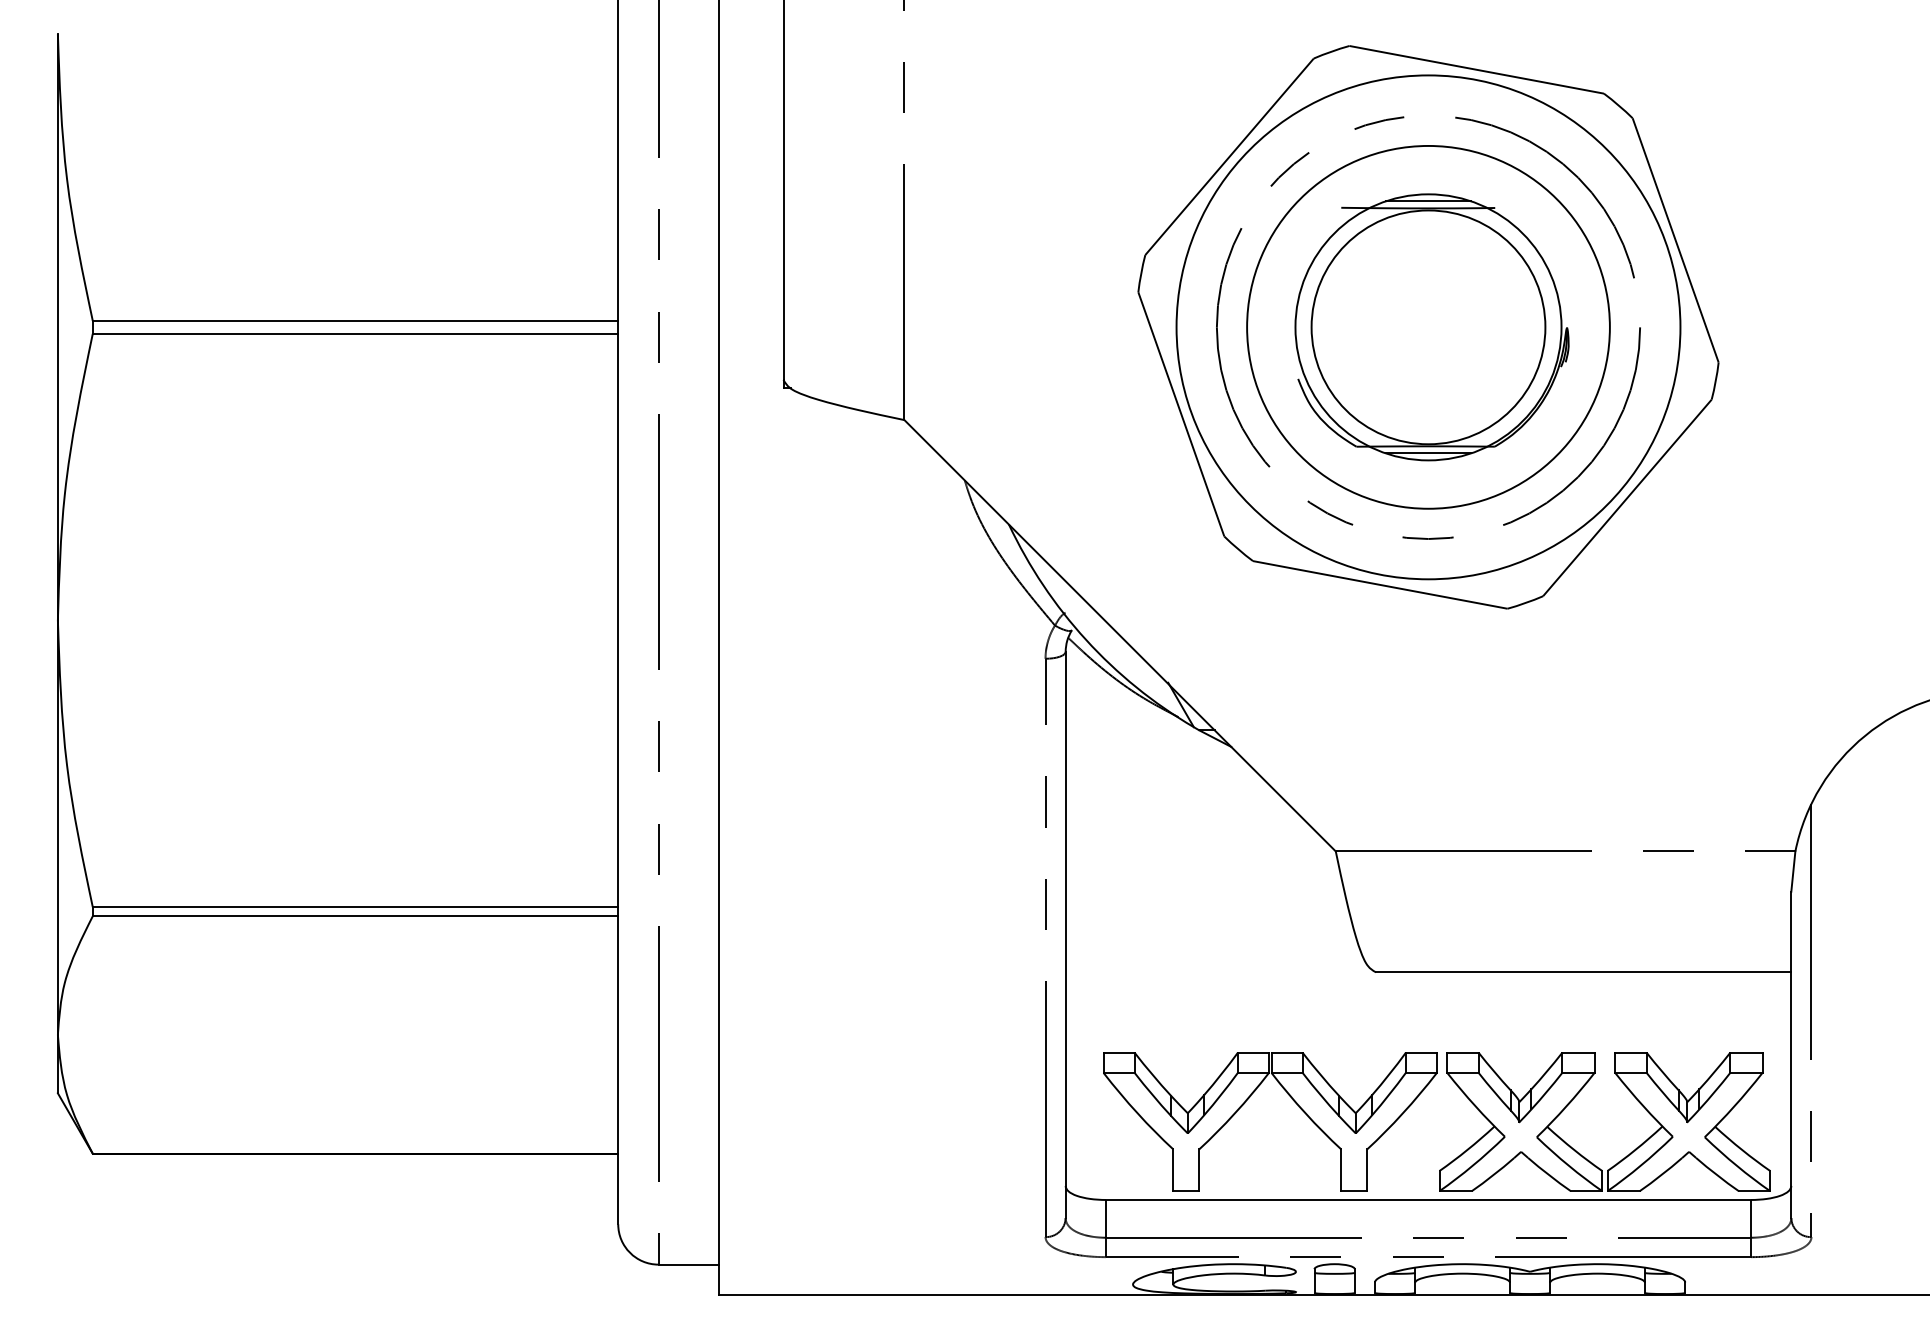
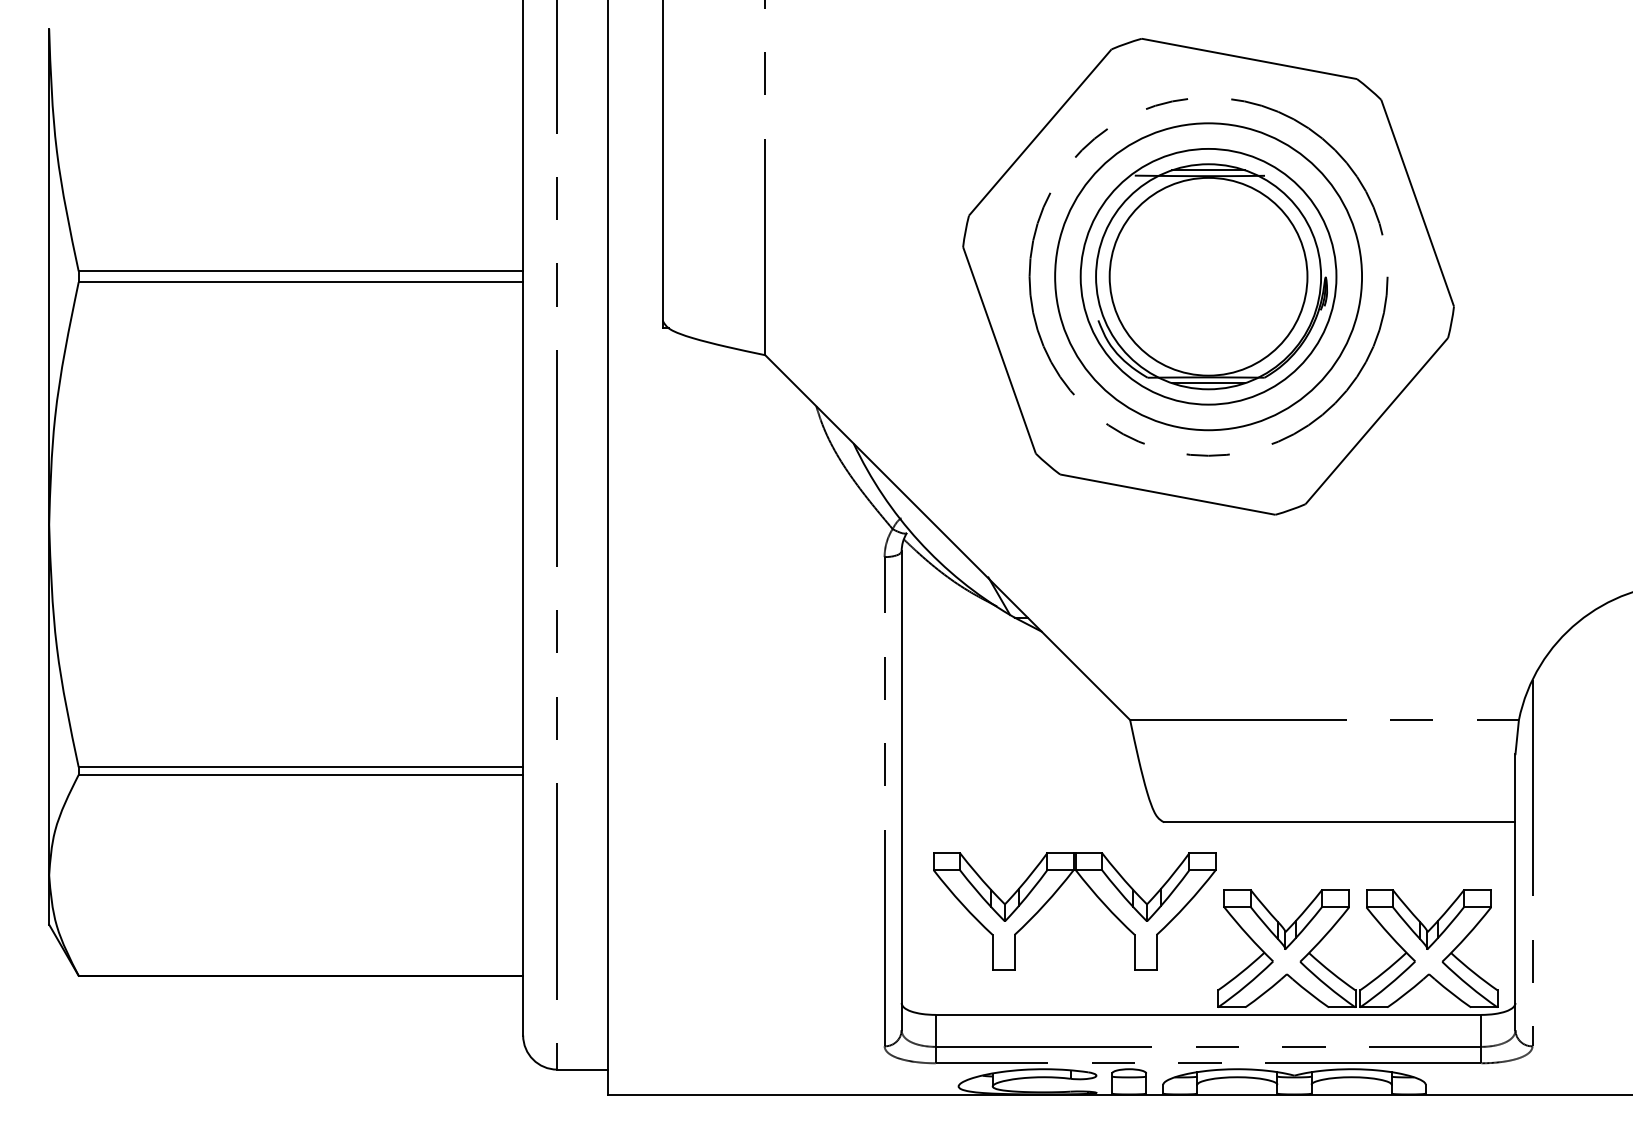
circle: (1428, 327) -> (1208, 276), size x0.6
part: (1292, 1100) -> (1093, 893), moved

